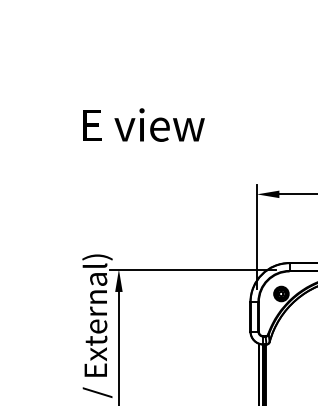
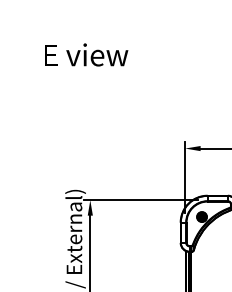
text: (143, 124) -> (86, 54), moved

